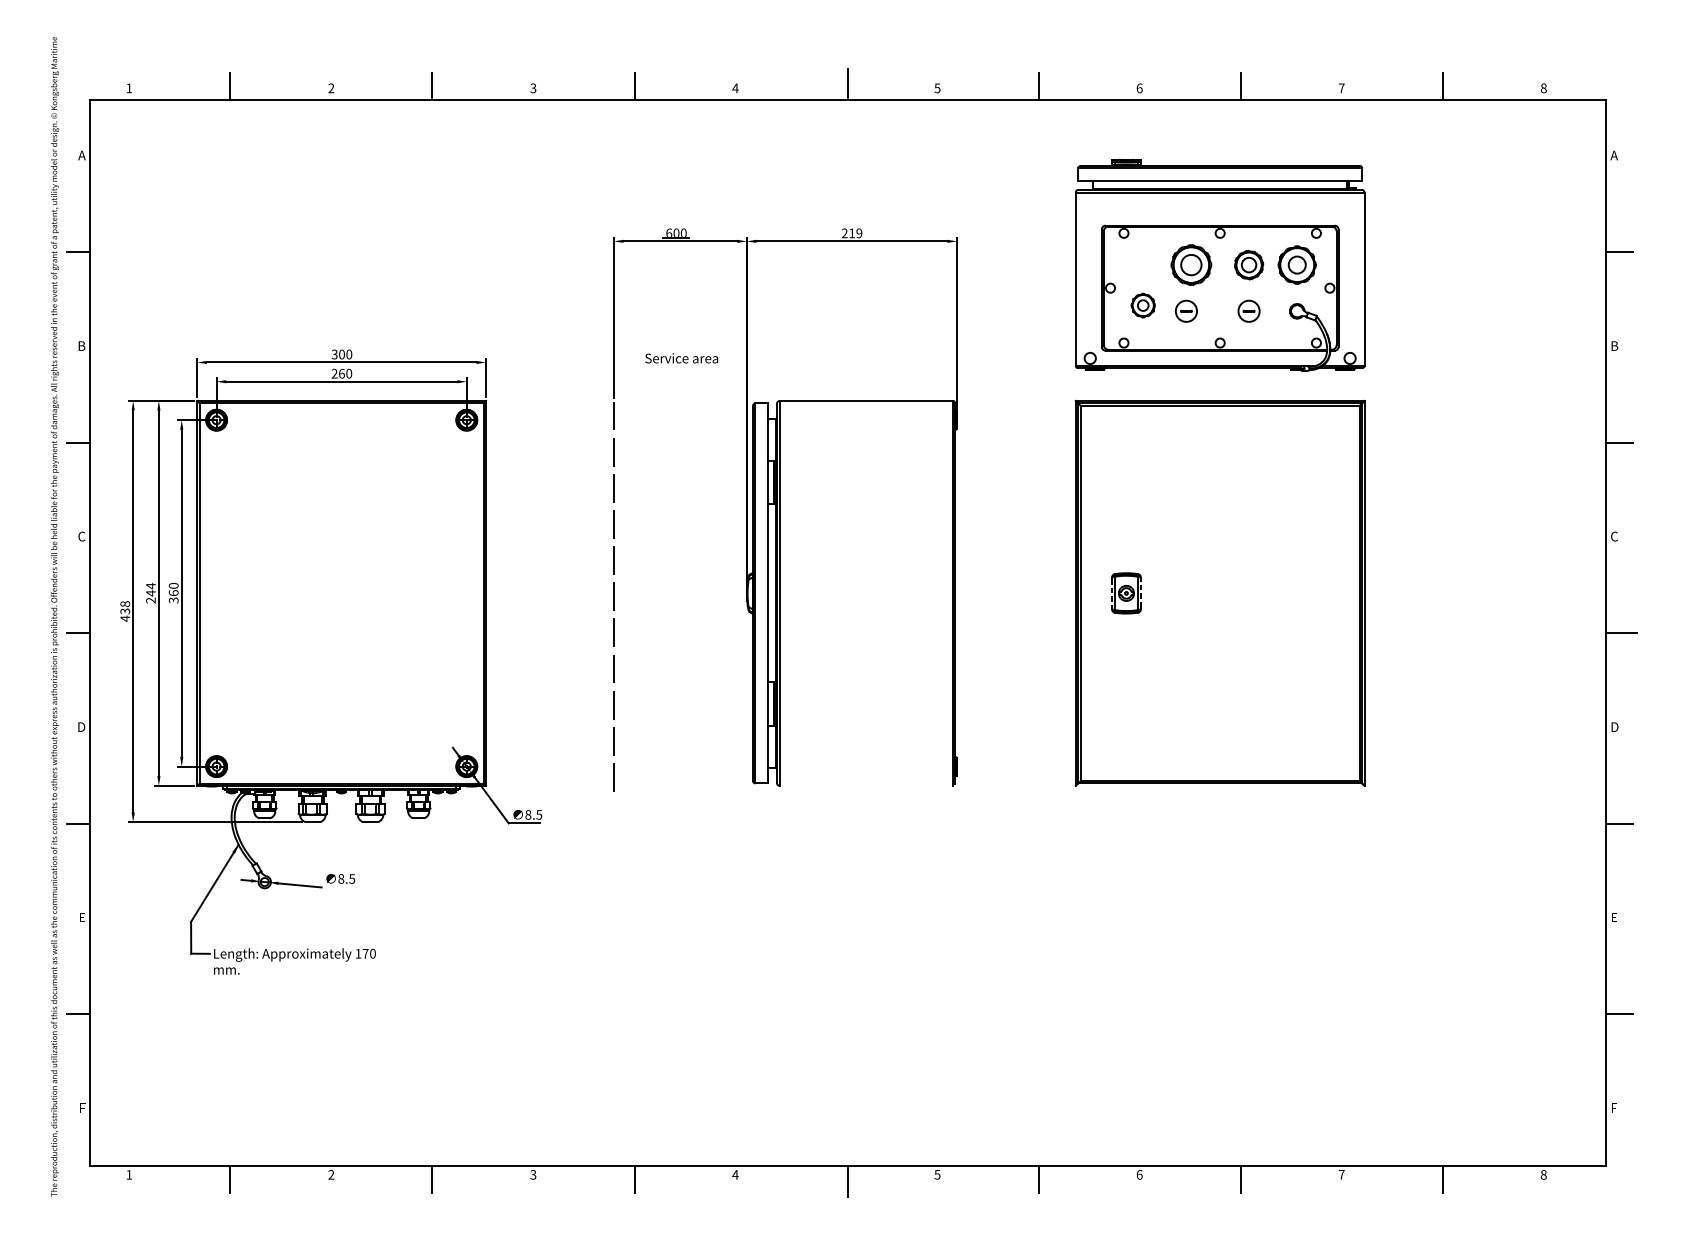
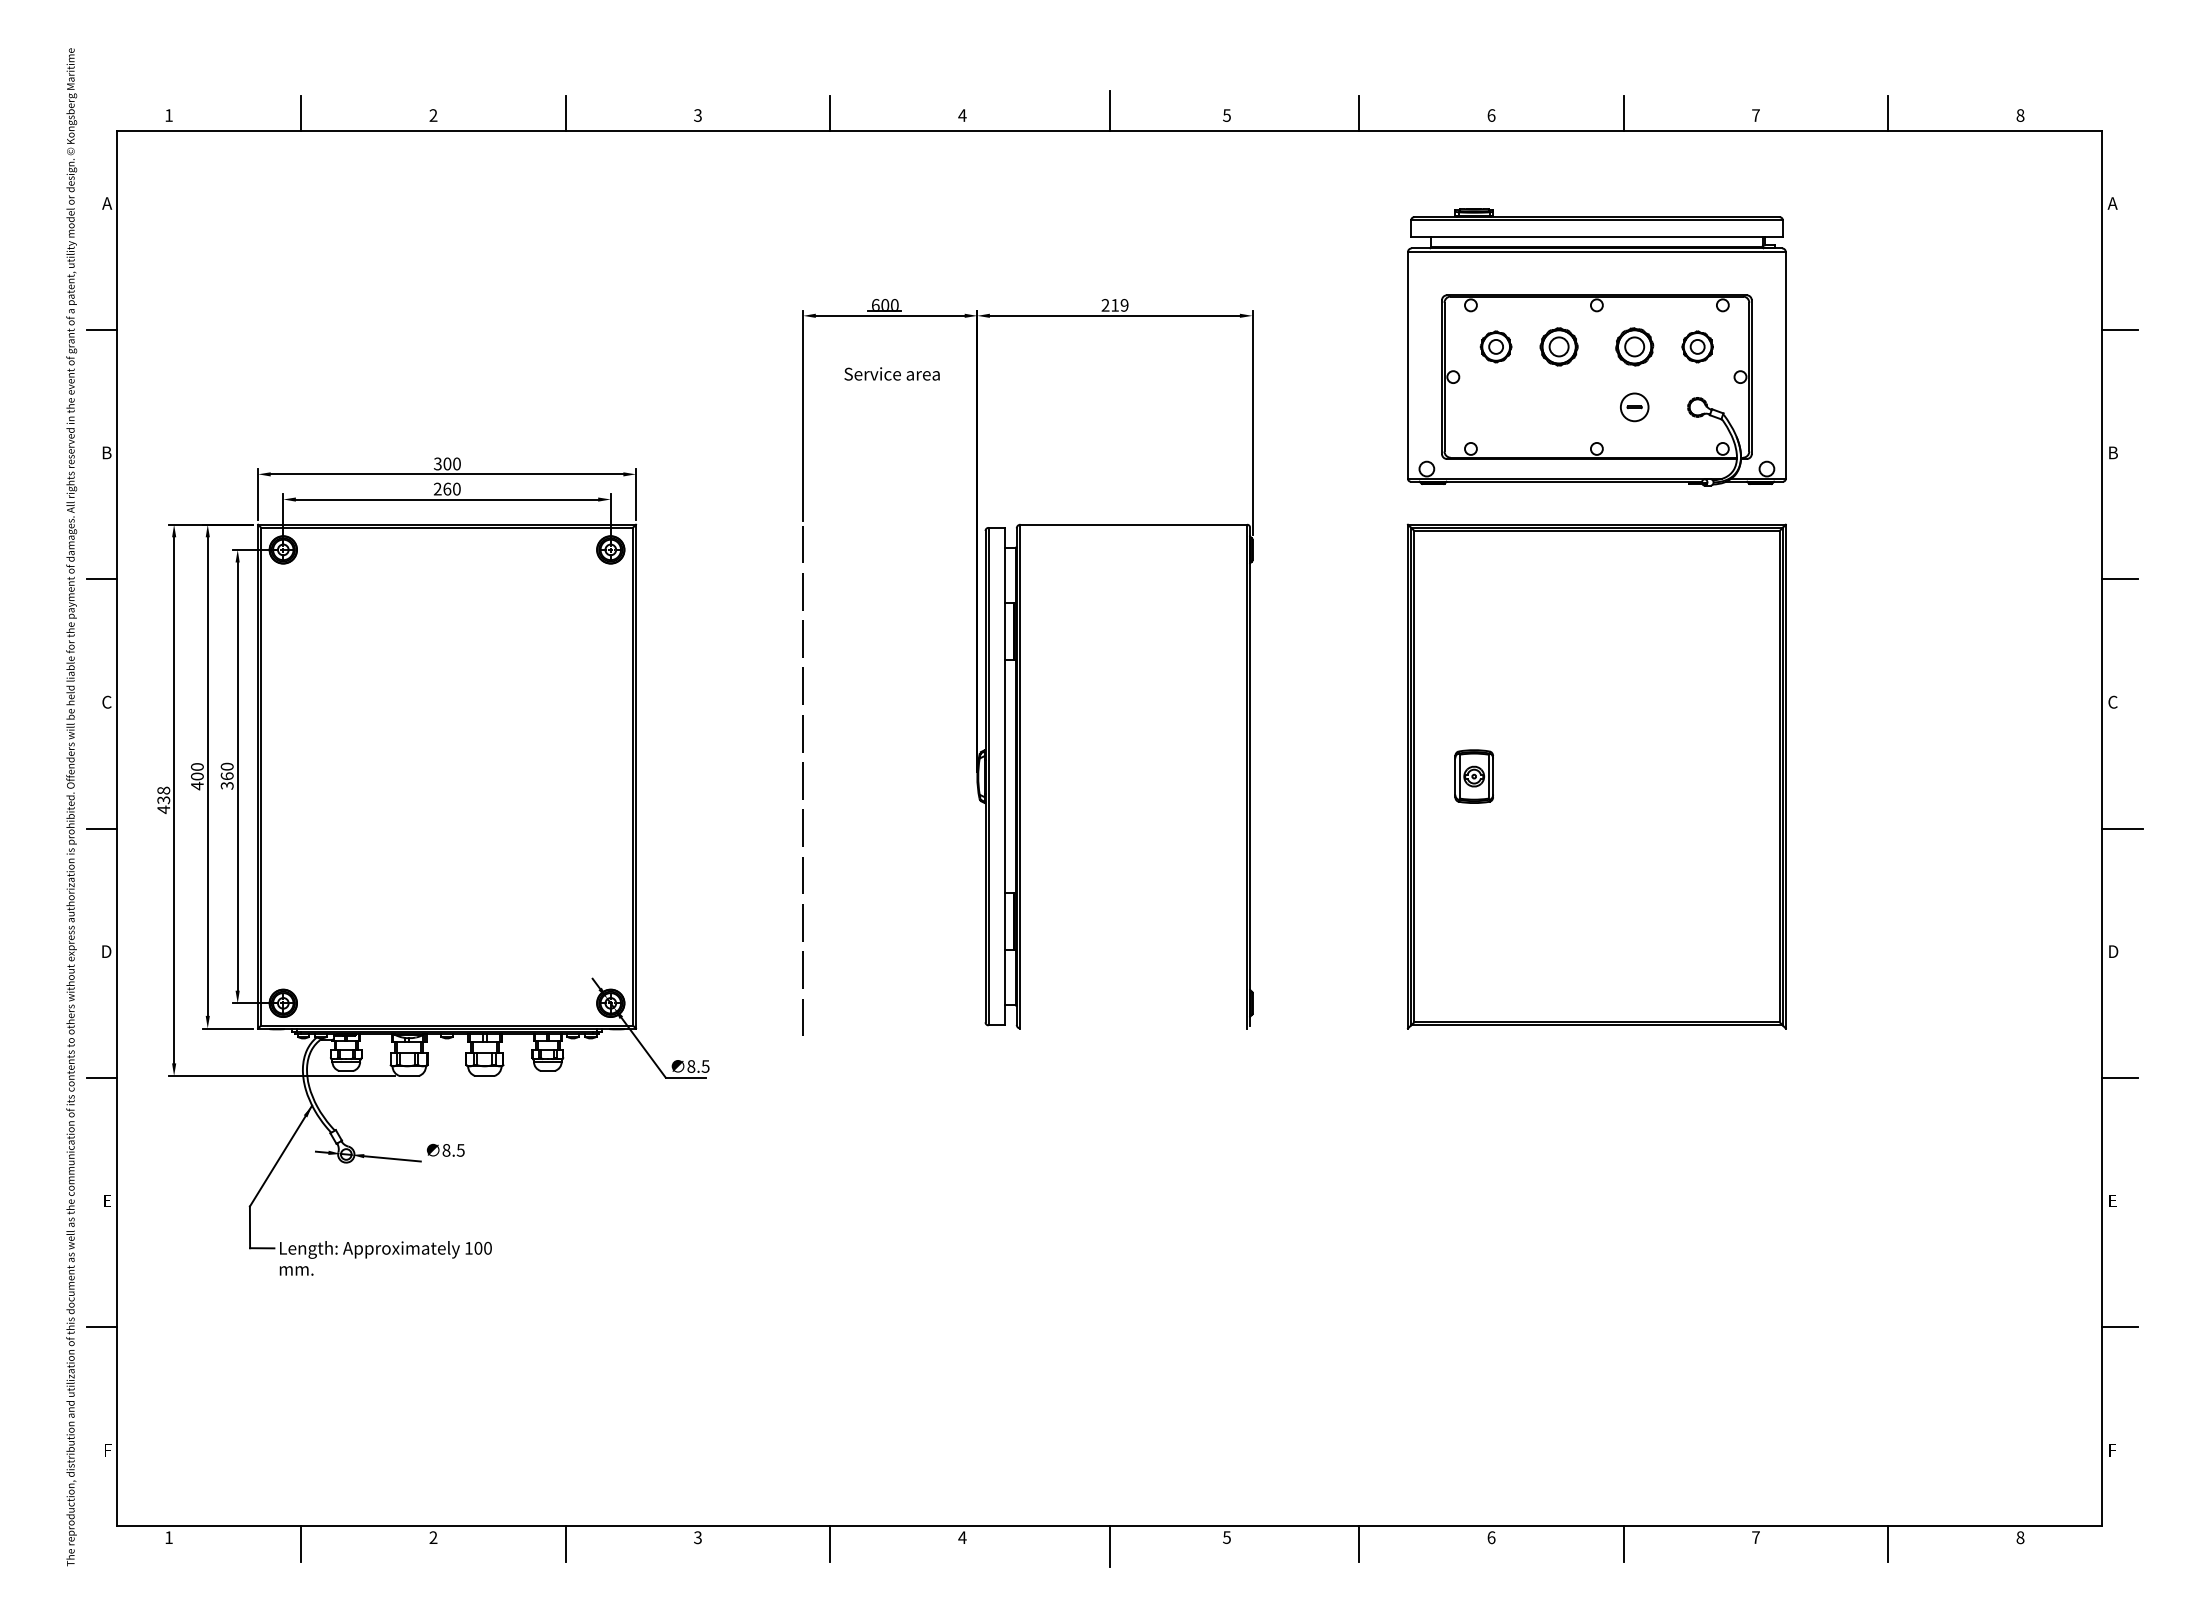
part: (1190, 264) -> (1558, 346), size x0.71
part: (1297, 264) -> (1697, 346), size x0.62
part: (1142, 305) -> (1495, 346), moved
part: (1186, 311) -> (1552, 407), removed
text: (681, 358) -> (891, 373), moved
text: (151, 593) -> (197, 776), 244 -> 400
line: (1141, 593) -> (1493, 776), dashed -> solid
line: (1112, 594) -> (1455, 777), dashed -> solid
text: (365, 953) -> (478, 1247), 170 -> 100

